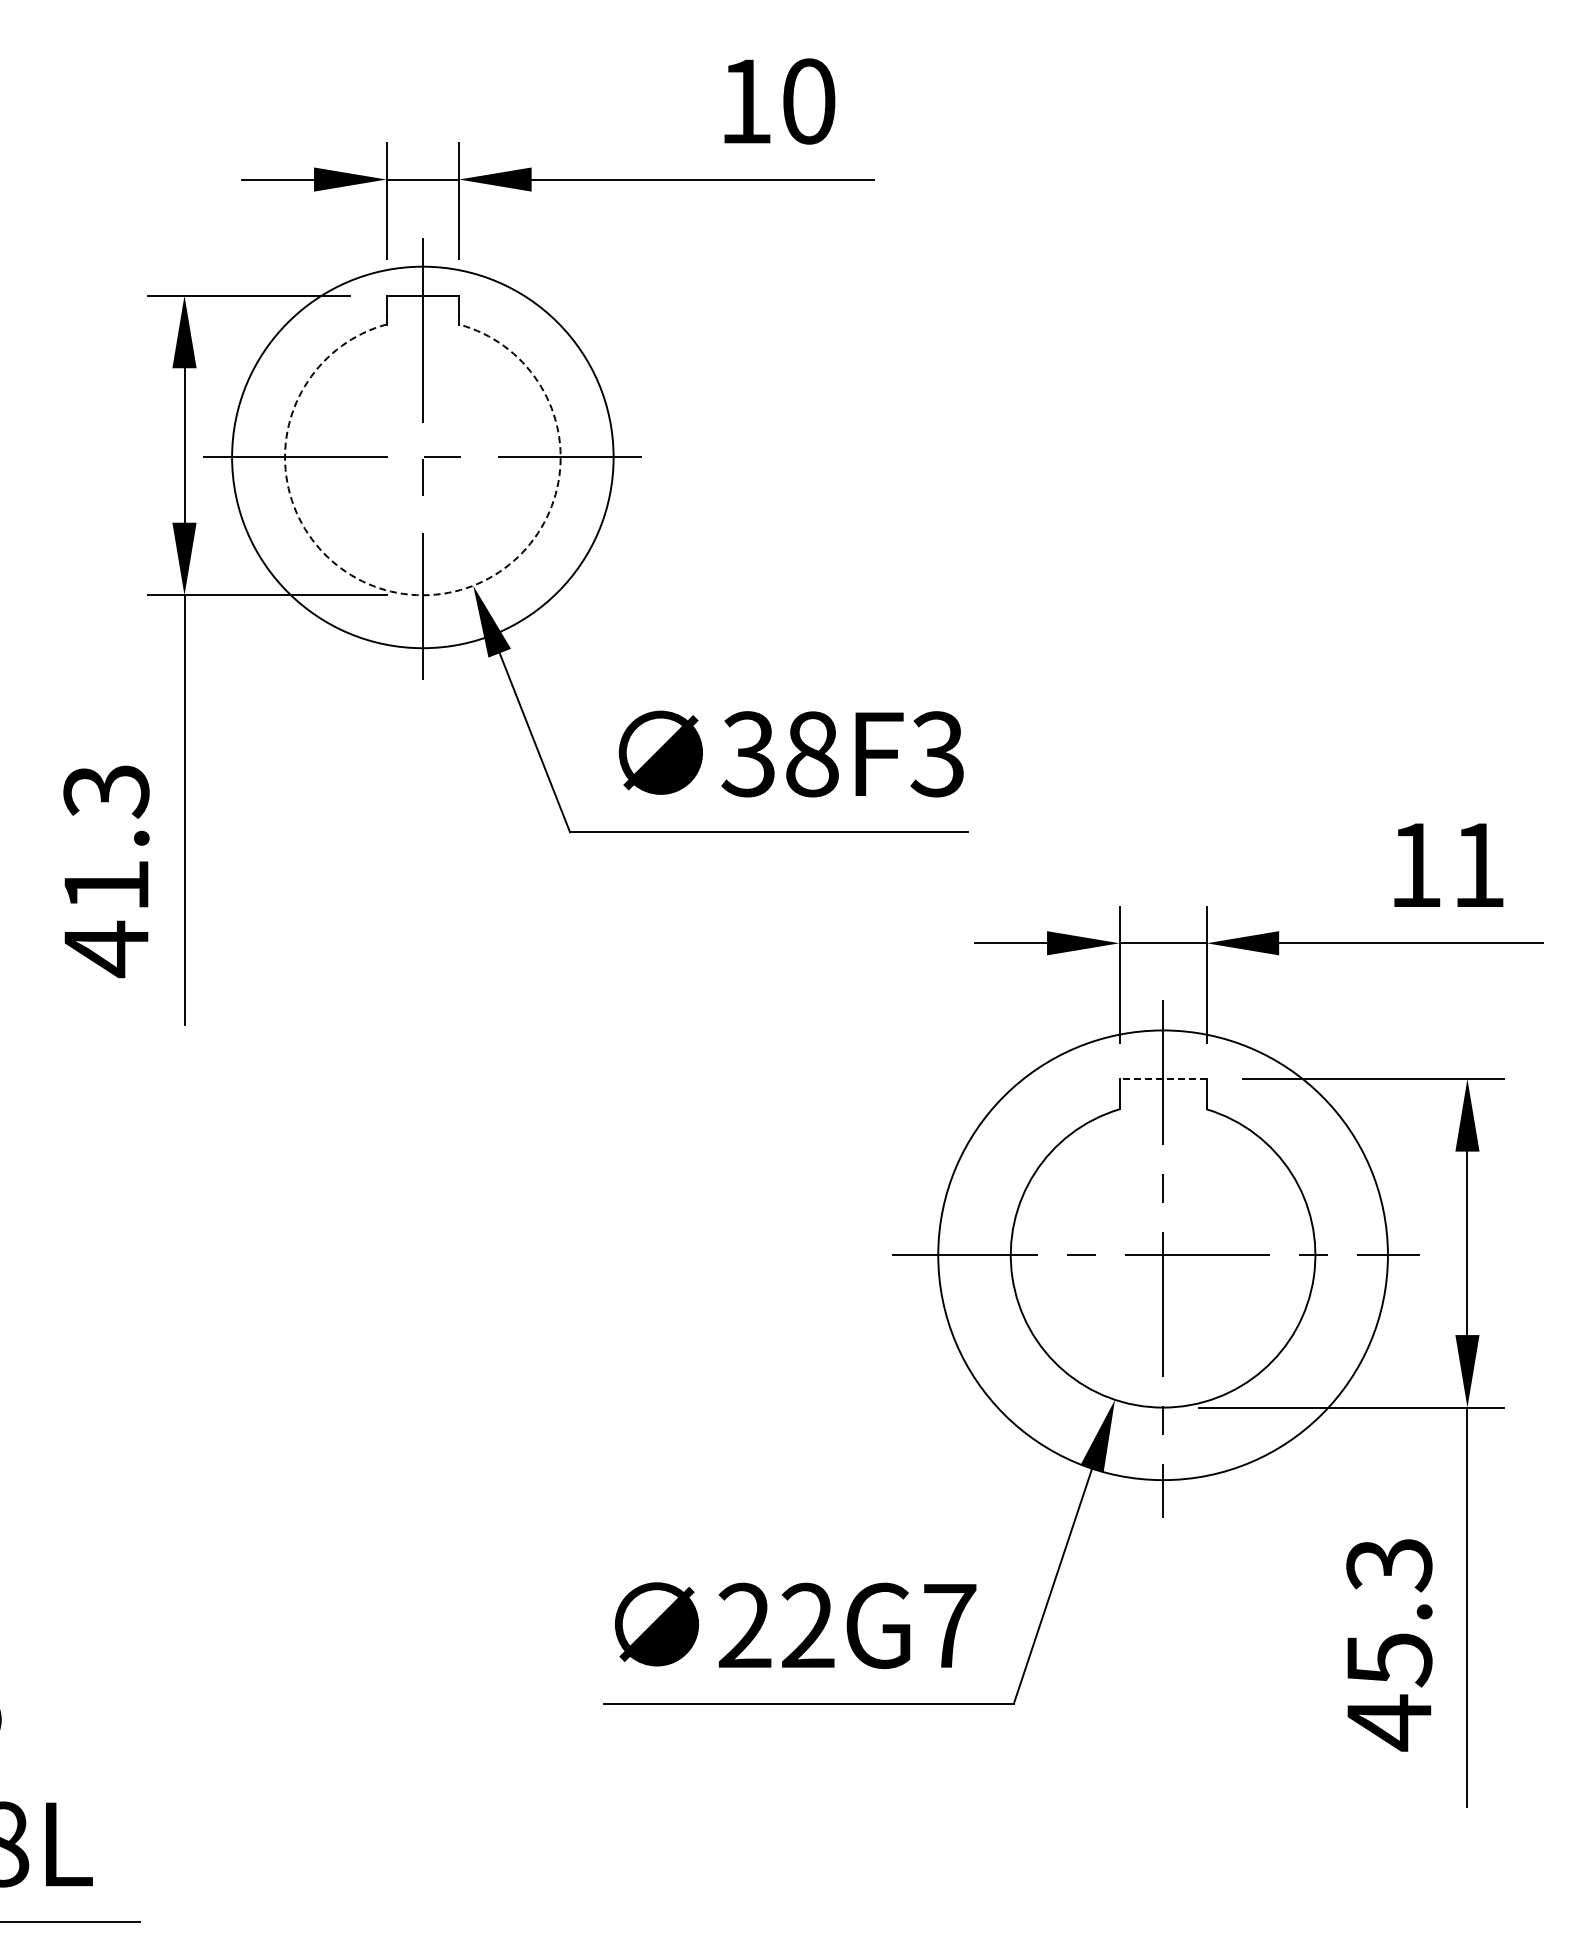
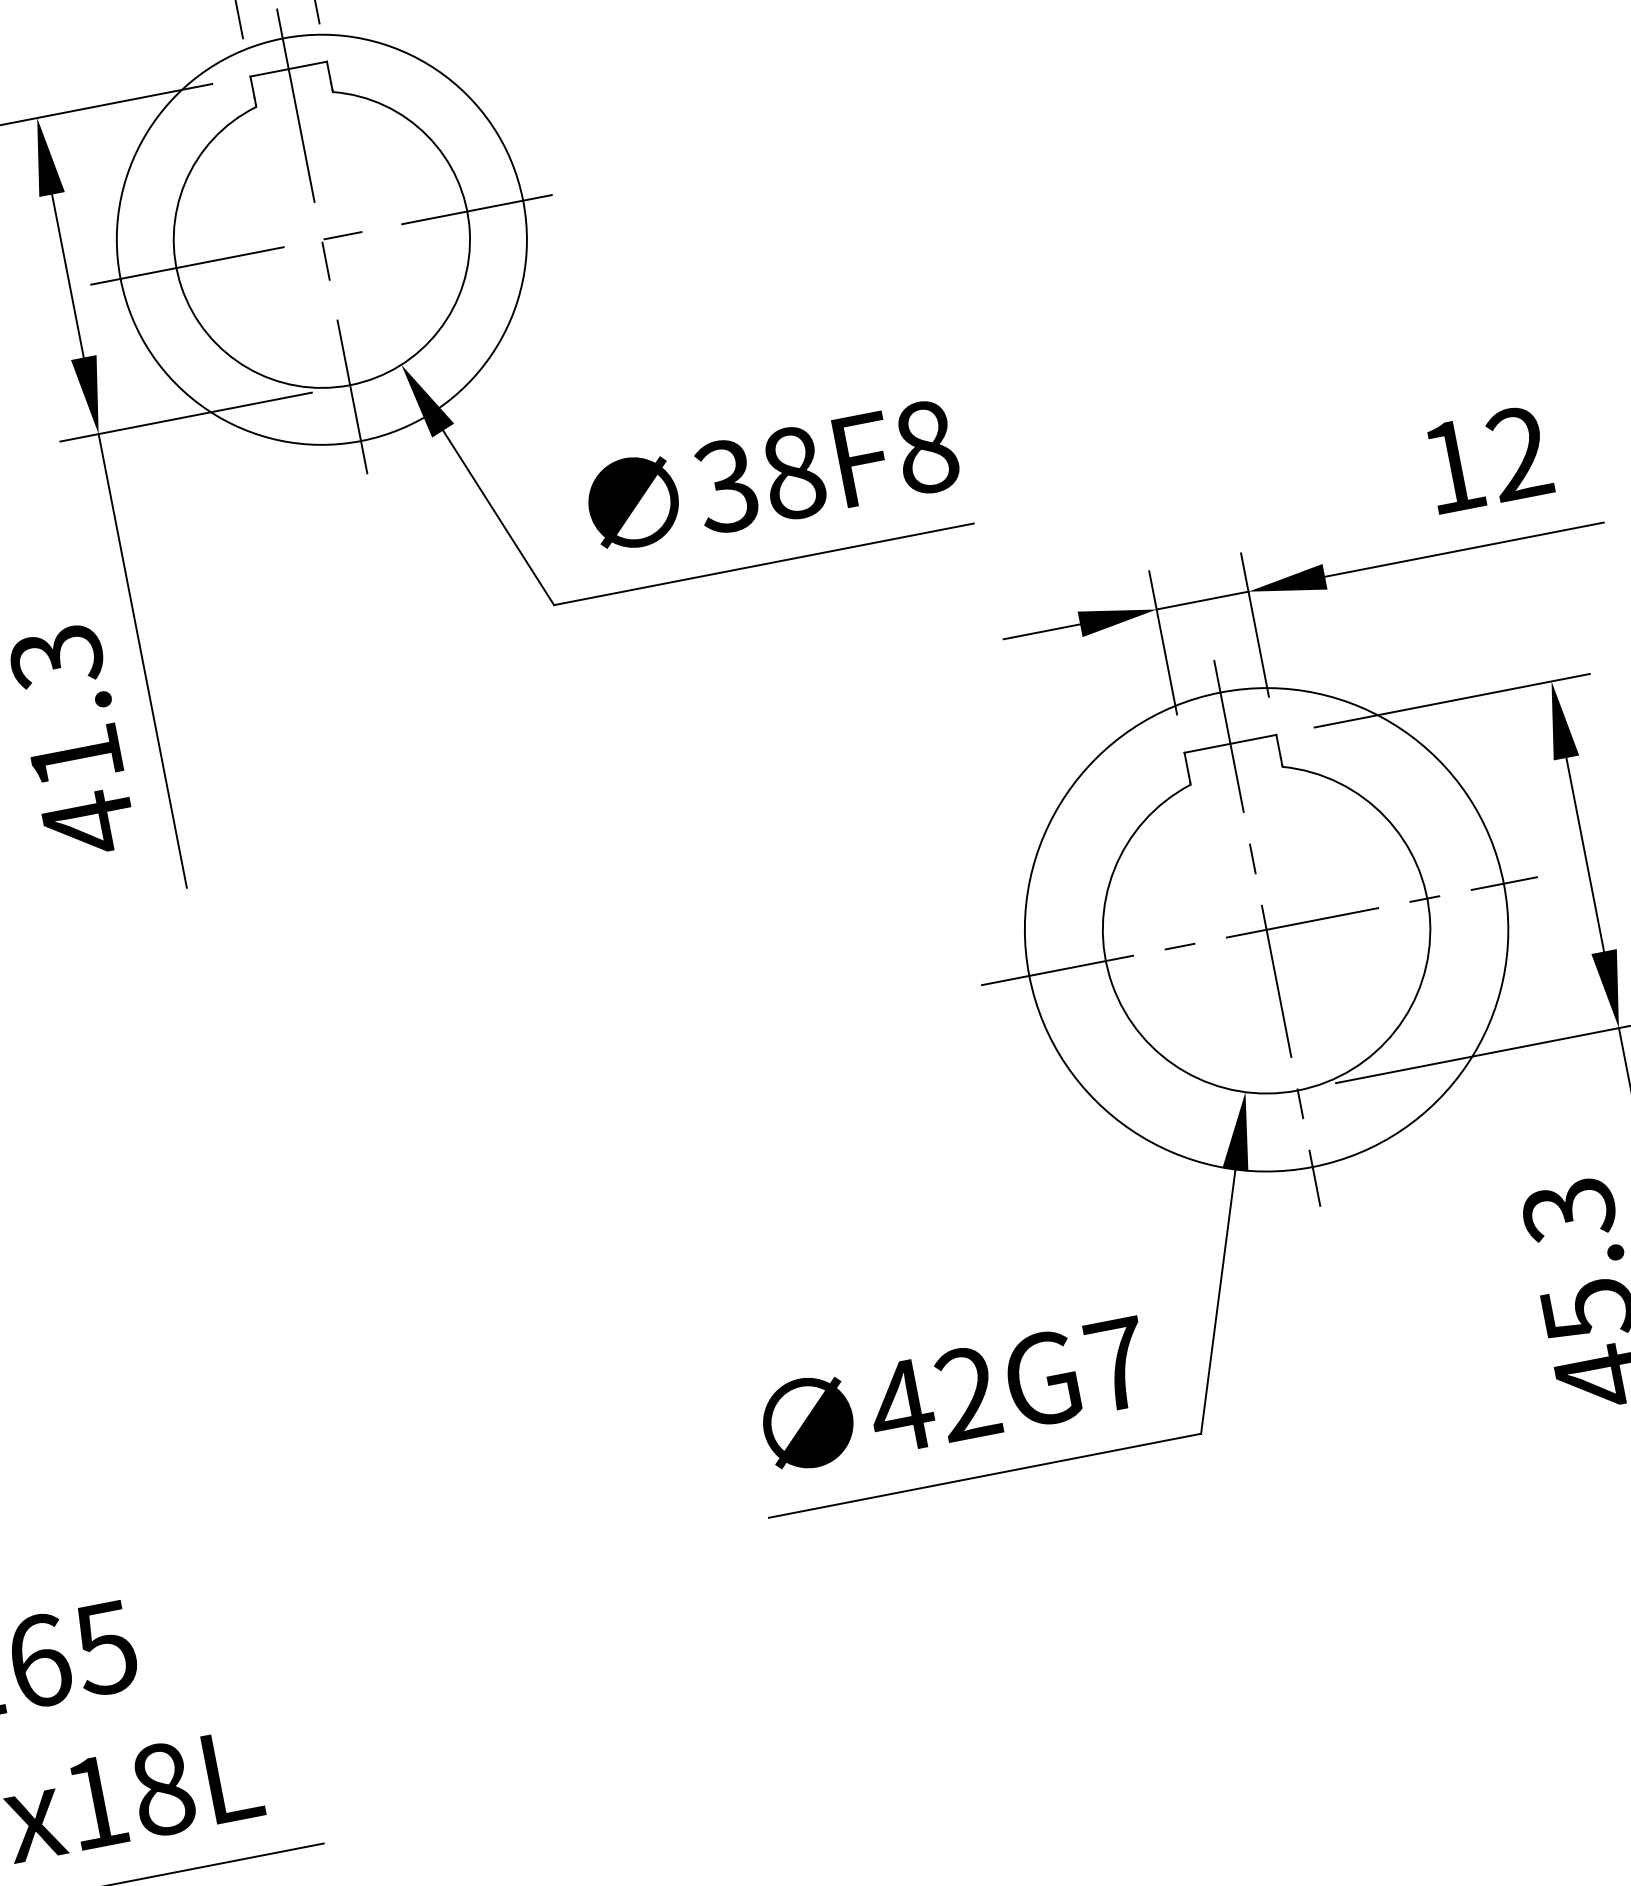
arc: (422, 595) -> (349, 385), dashed -> solid
text: (937, 754) -> (925, 447), 38F3 -> 38F8
text: (1478, 864) -> (1519, 452), 11 -> 12
line: (1163, 1079) -> (1230, 744), dashed -> solid
text: (744, 1624) -> (900, 1405), 22G7 -> 42G7

